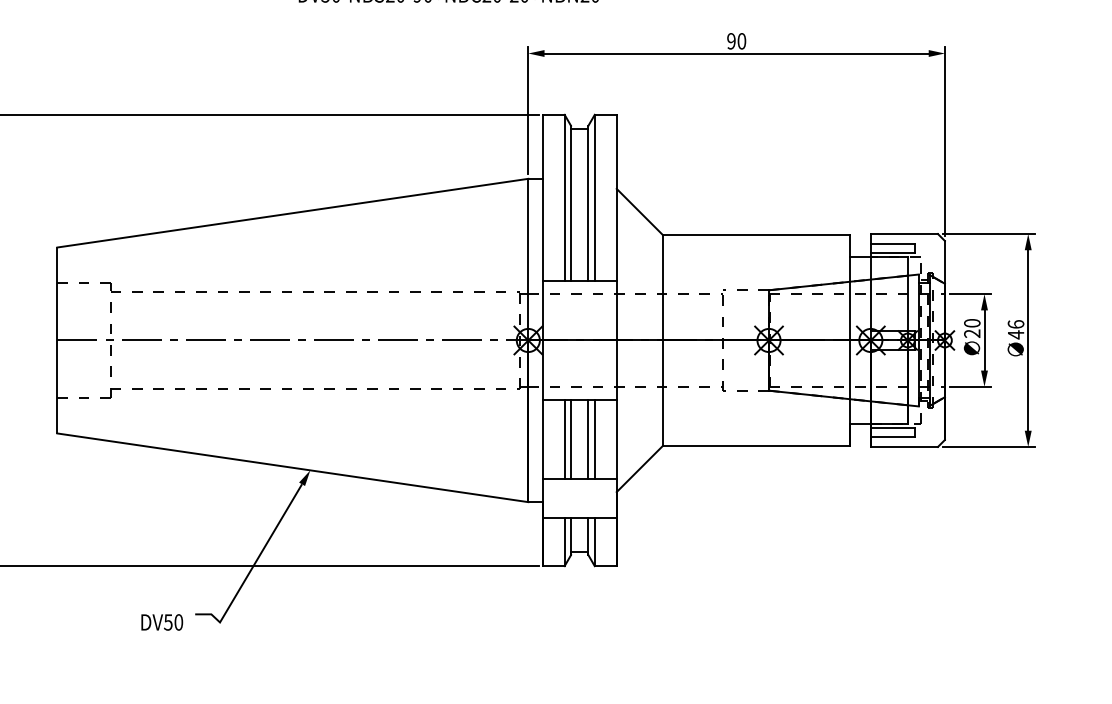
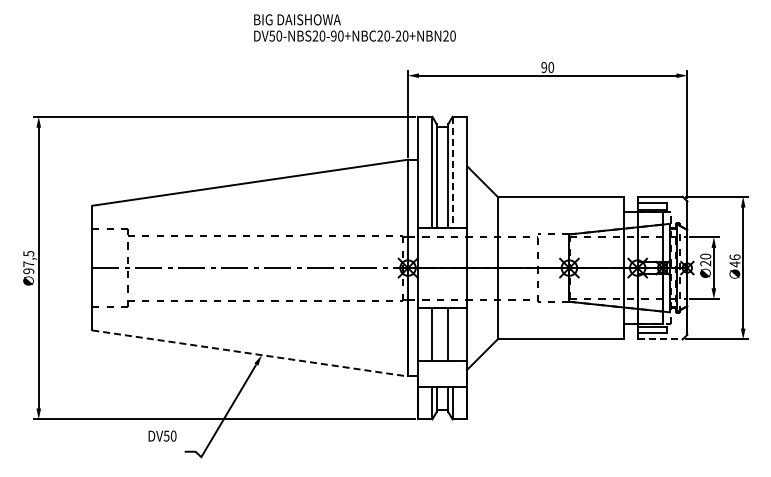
line: (594, 197) -> (452, 172), solid -> dashed
line: (570, 439) -> (436, 334), removed
line: (594, 439) -> (452, 334), removed
line: (904, 446) -> (660, 339), solid -> dashed
line: (293, 467) -> (250, 353), solid -> dashed
text: (162, 621) -> (162, 435), moved

